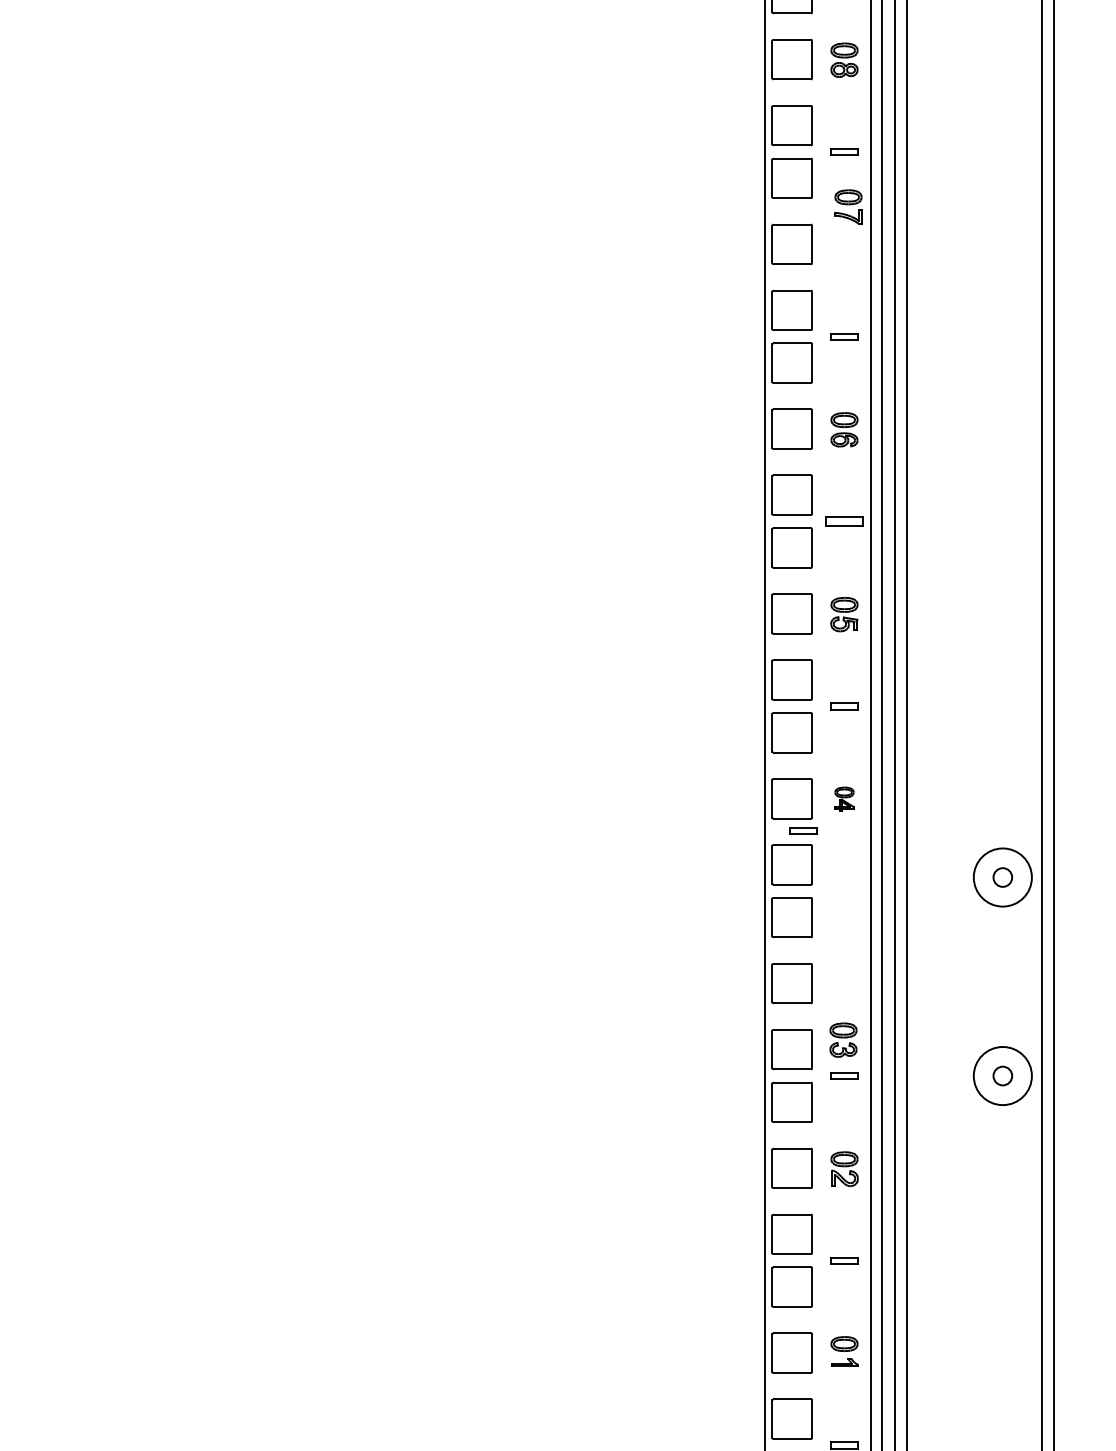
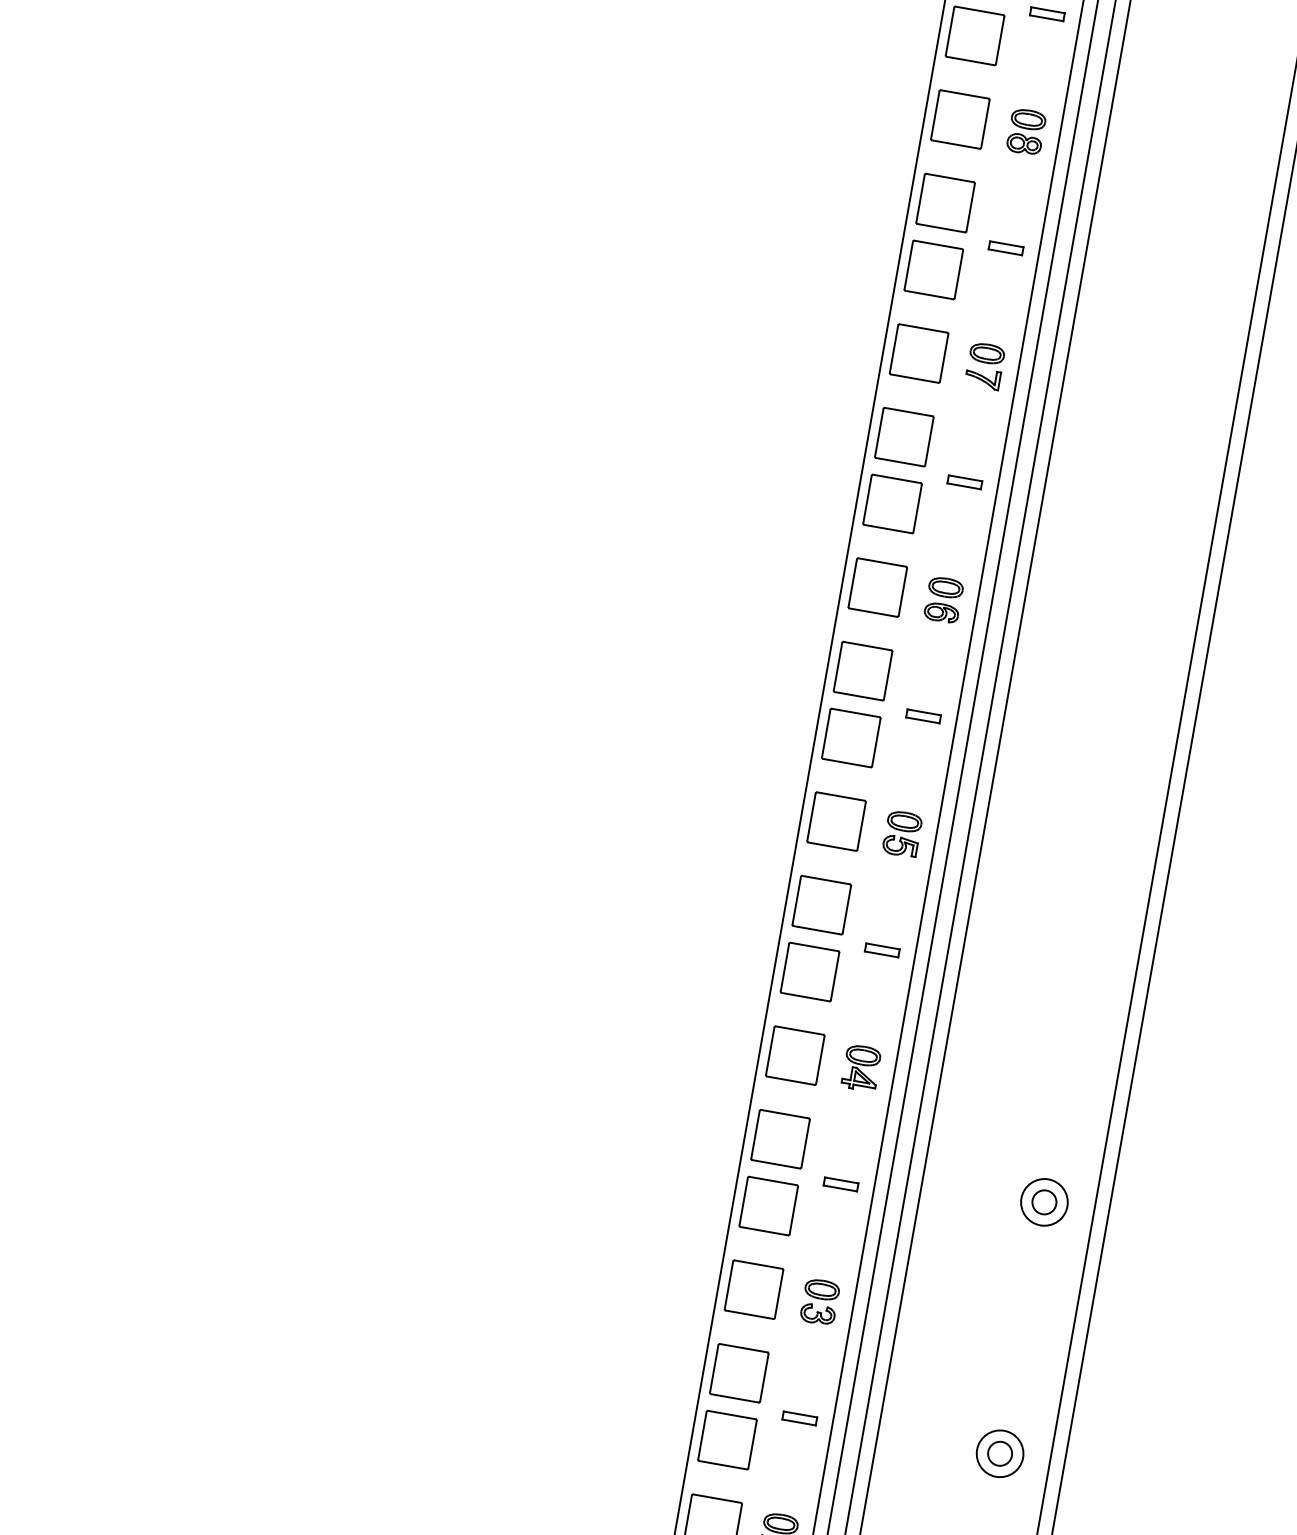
part: (848, 206) -> (985, 365), moved
part: (844, 521) -> (923, 716), size x0.71
part: (844, 798) -> (861, 1066), size x1.43
part: (803, 830) -> (840, 1183), moved
circle: (1002, 877) -> (1044, 1202), size x0.62
part: (843, 1039) -> (820, 1301), moved
circle: (1002, 1075) -> (999, 1453), size x0.62

